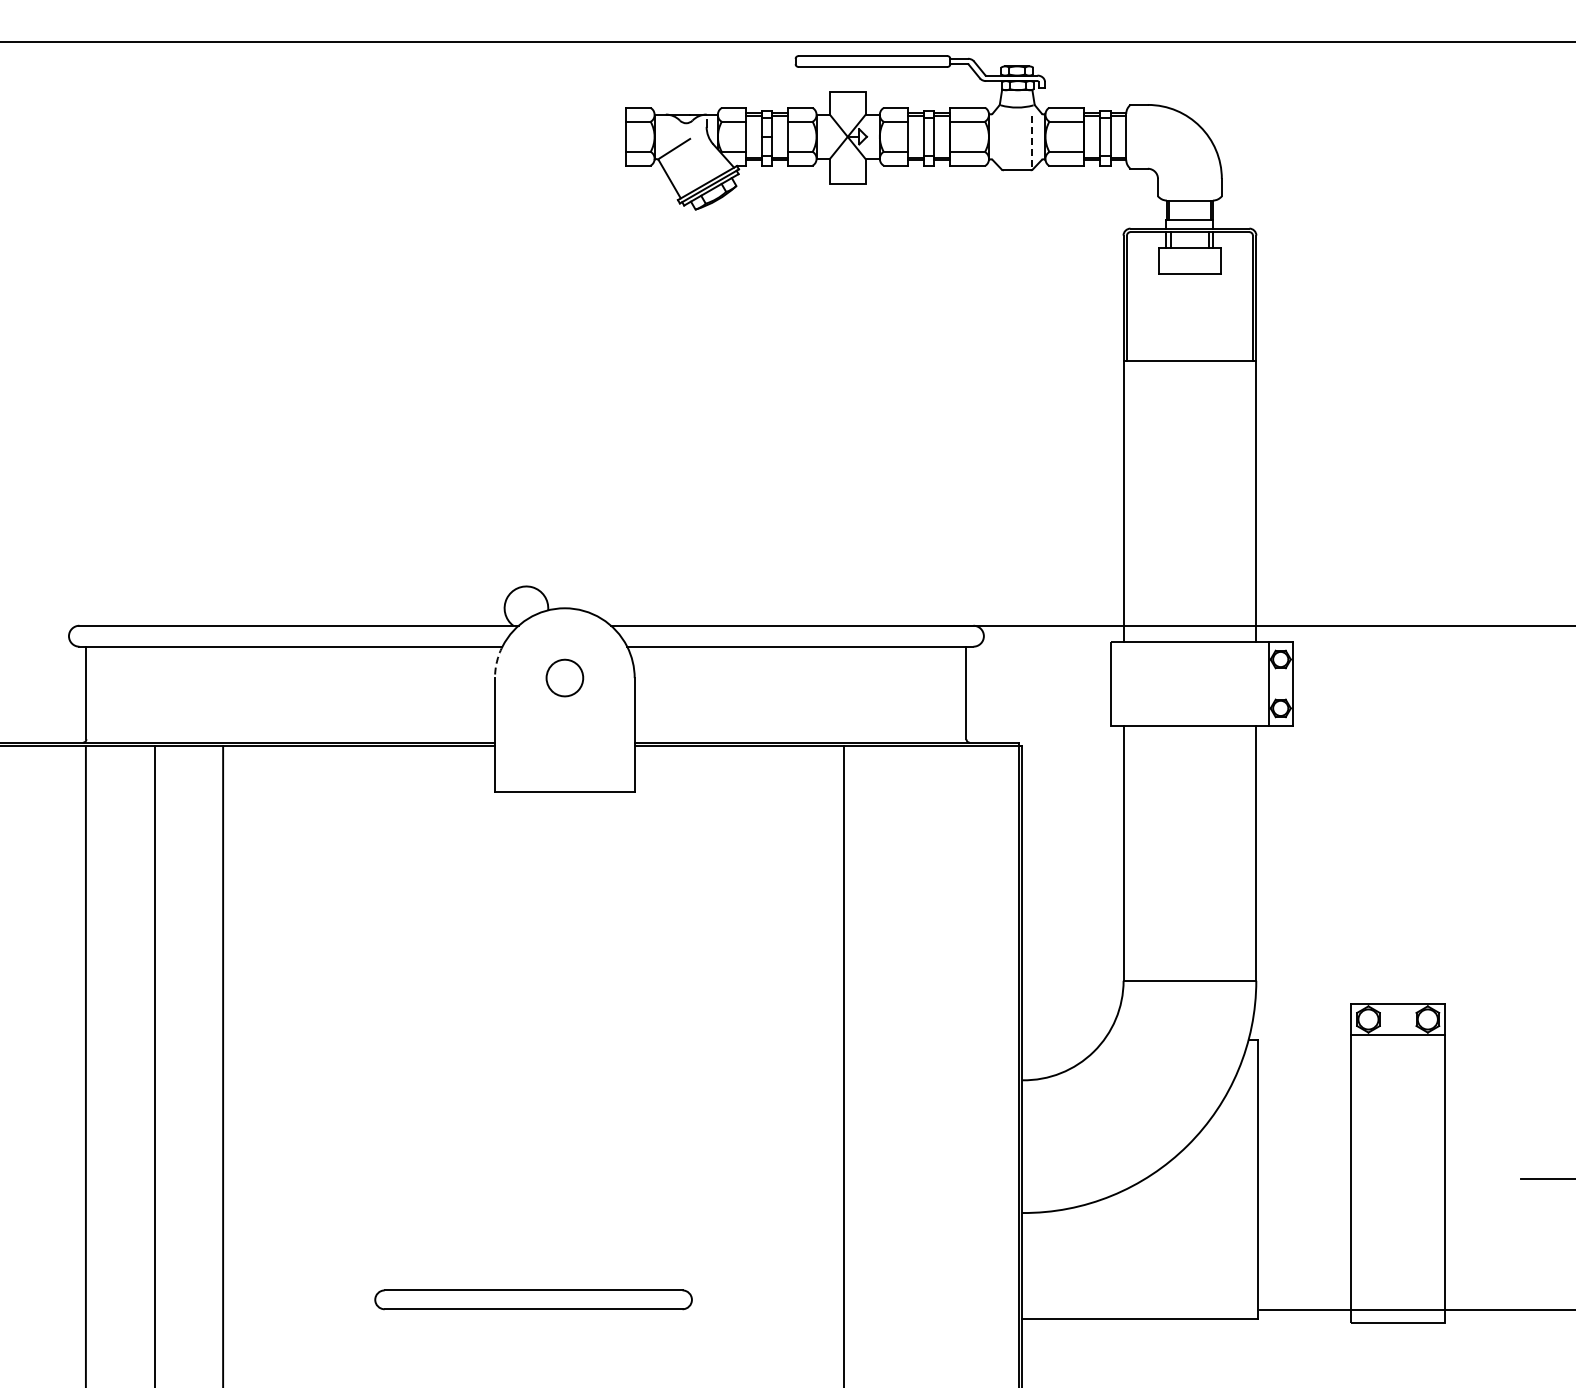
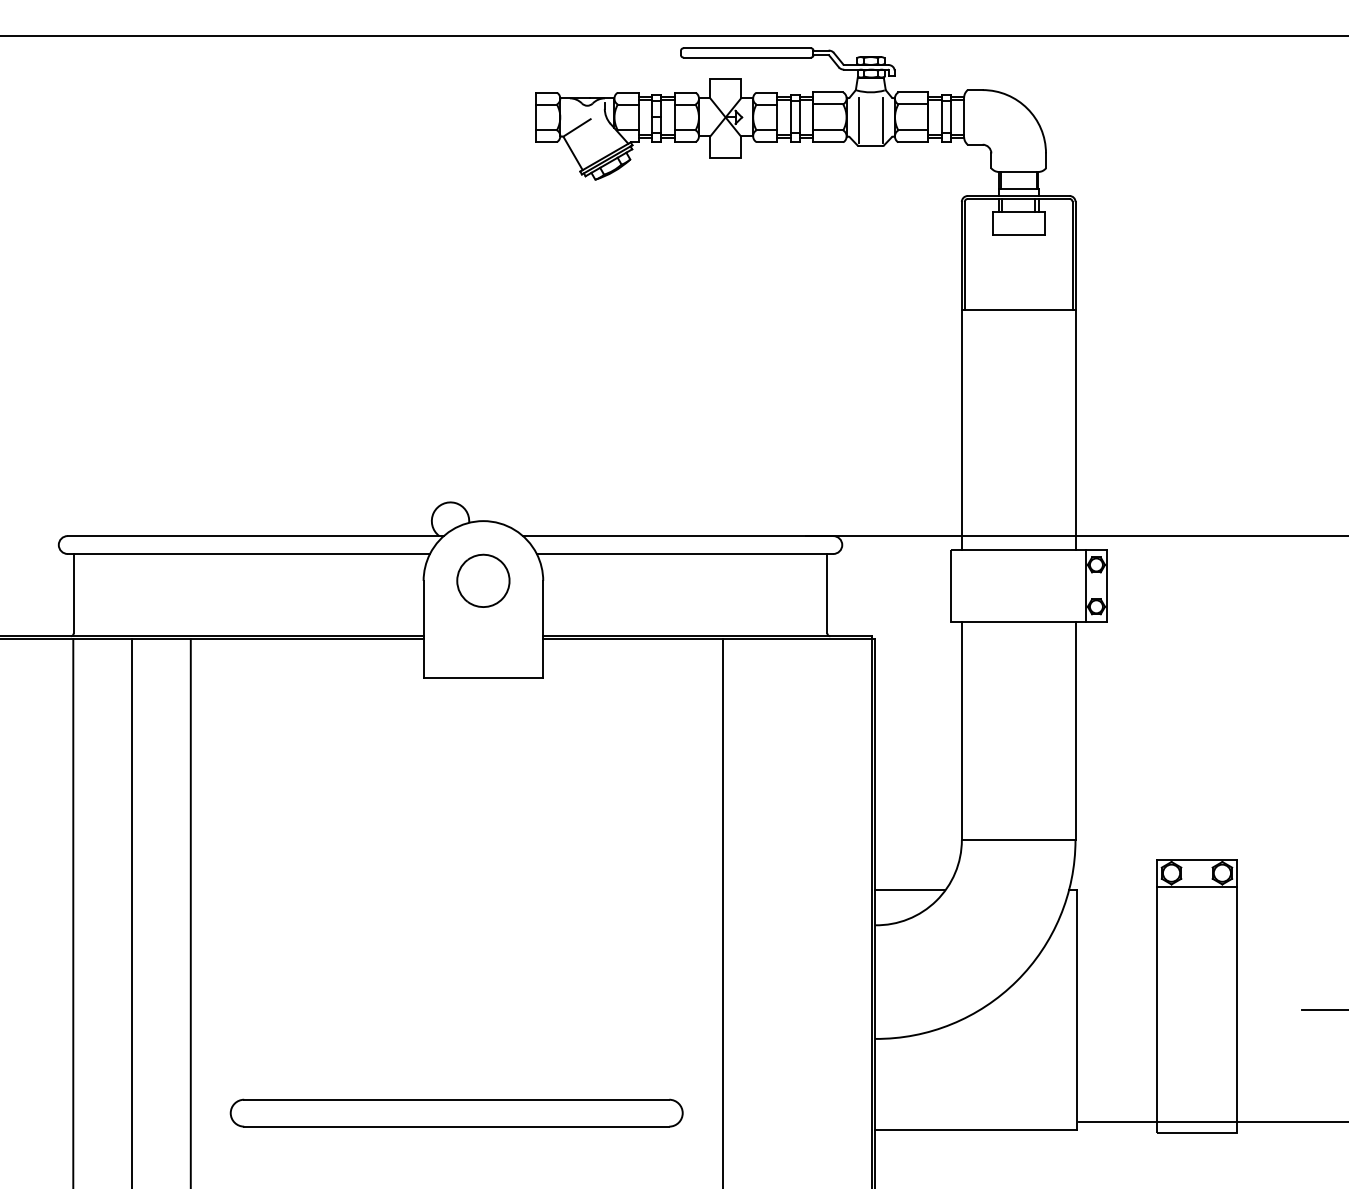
line: (1002, 140) -> (858, 120), added
line: (1031, 140) -> (883, 120), dashed -> solid
arc: (496, 661) -> (424, 566), dashed -> solid
part: (564, 677) -> (483, 580), size x1.67
line: (1063, 1039) -> (910, 890), added
part: (533, 1299) -> (456, 1112), size x1.67

